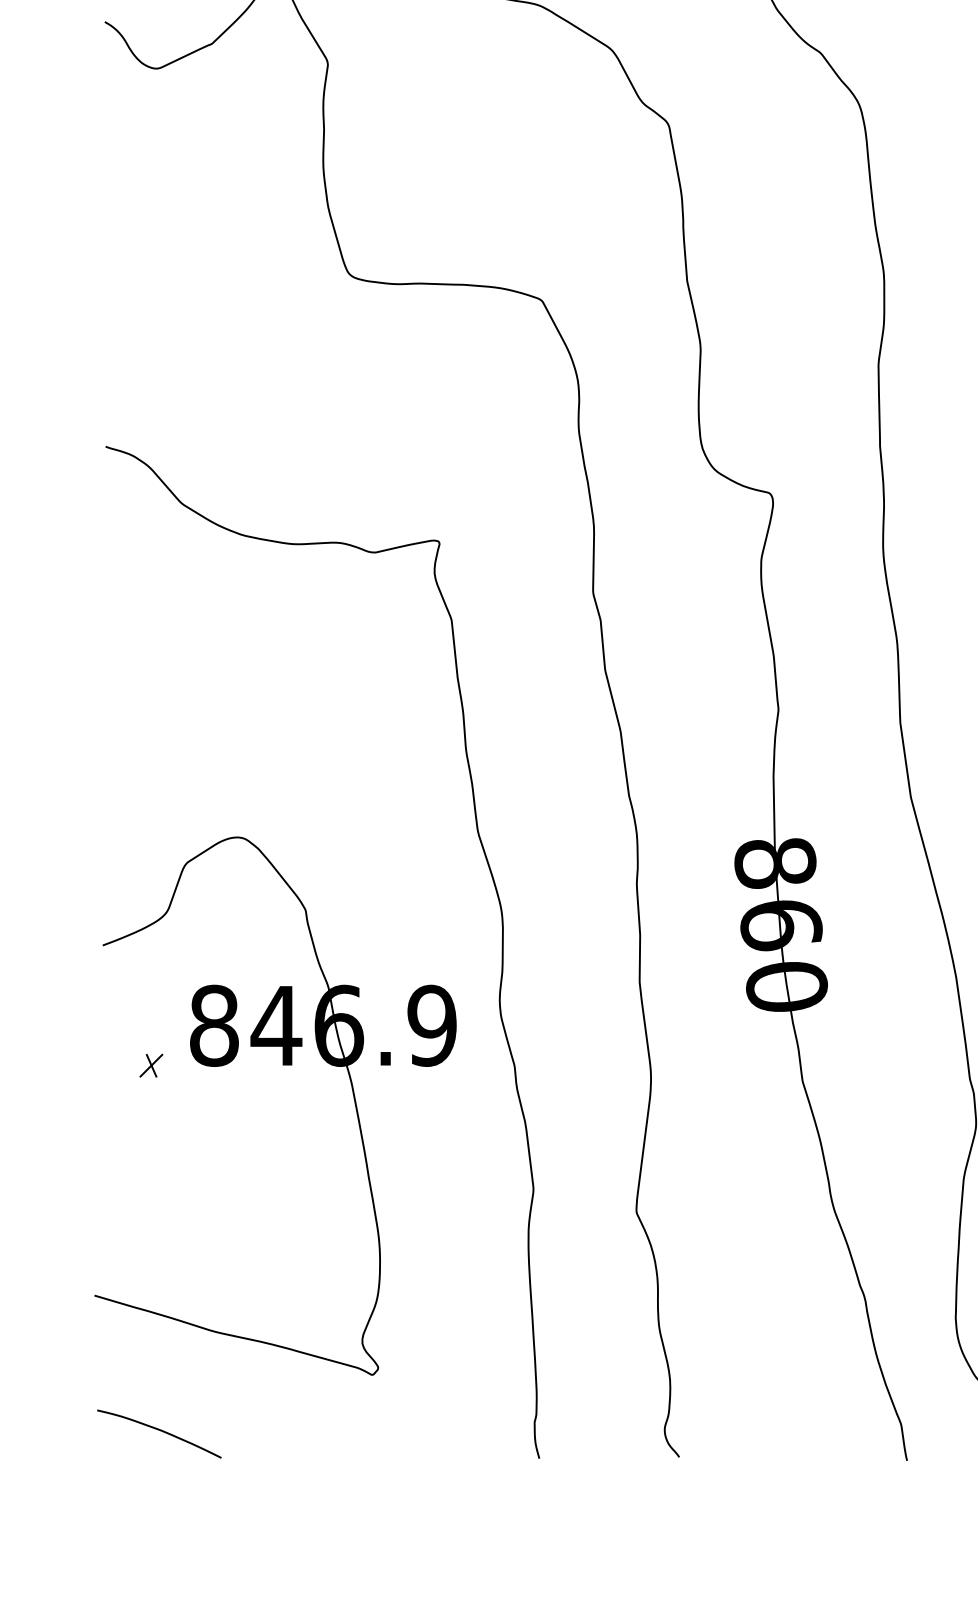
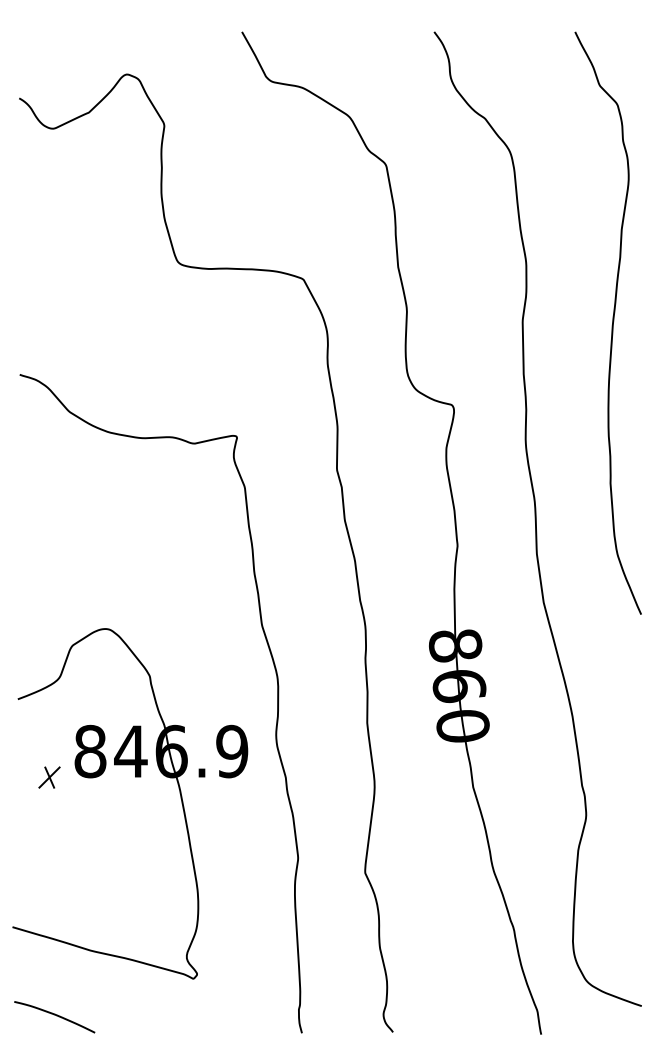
part: (151, 1065) -> (49, 777), size x1.43

